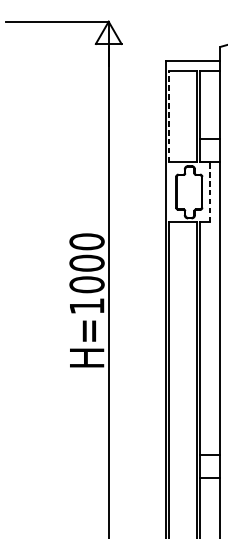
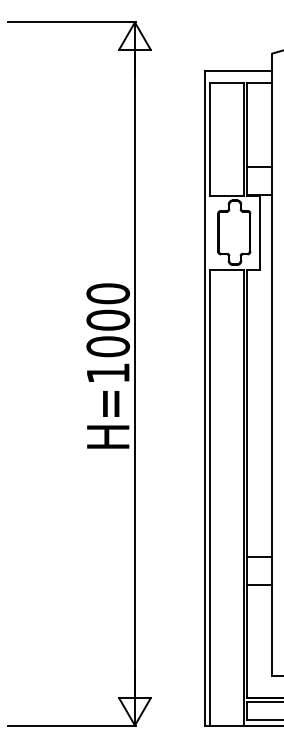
line: (169, 116) -> (209, 139), dashed -> solid
line: (210, 192) -> (260, 232), dashed -> solid

